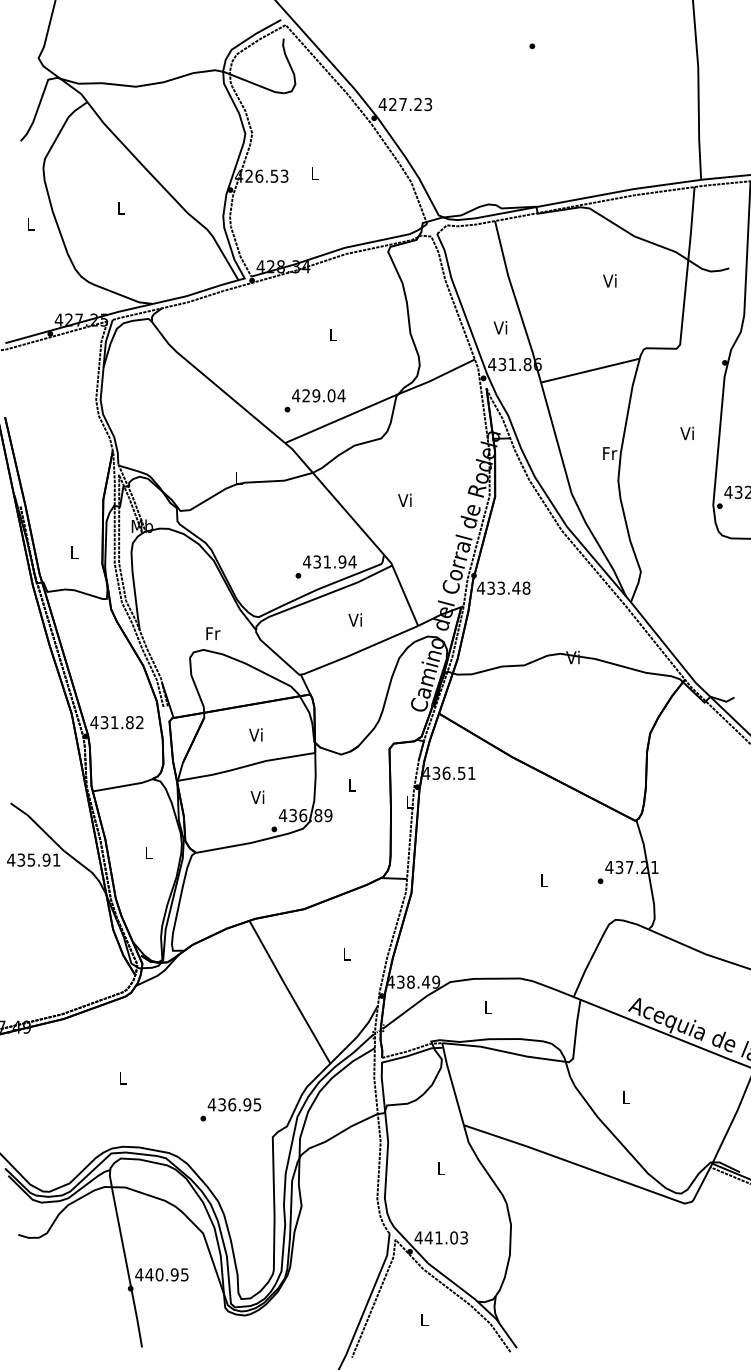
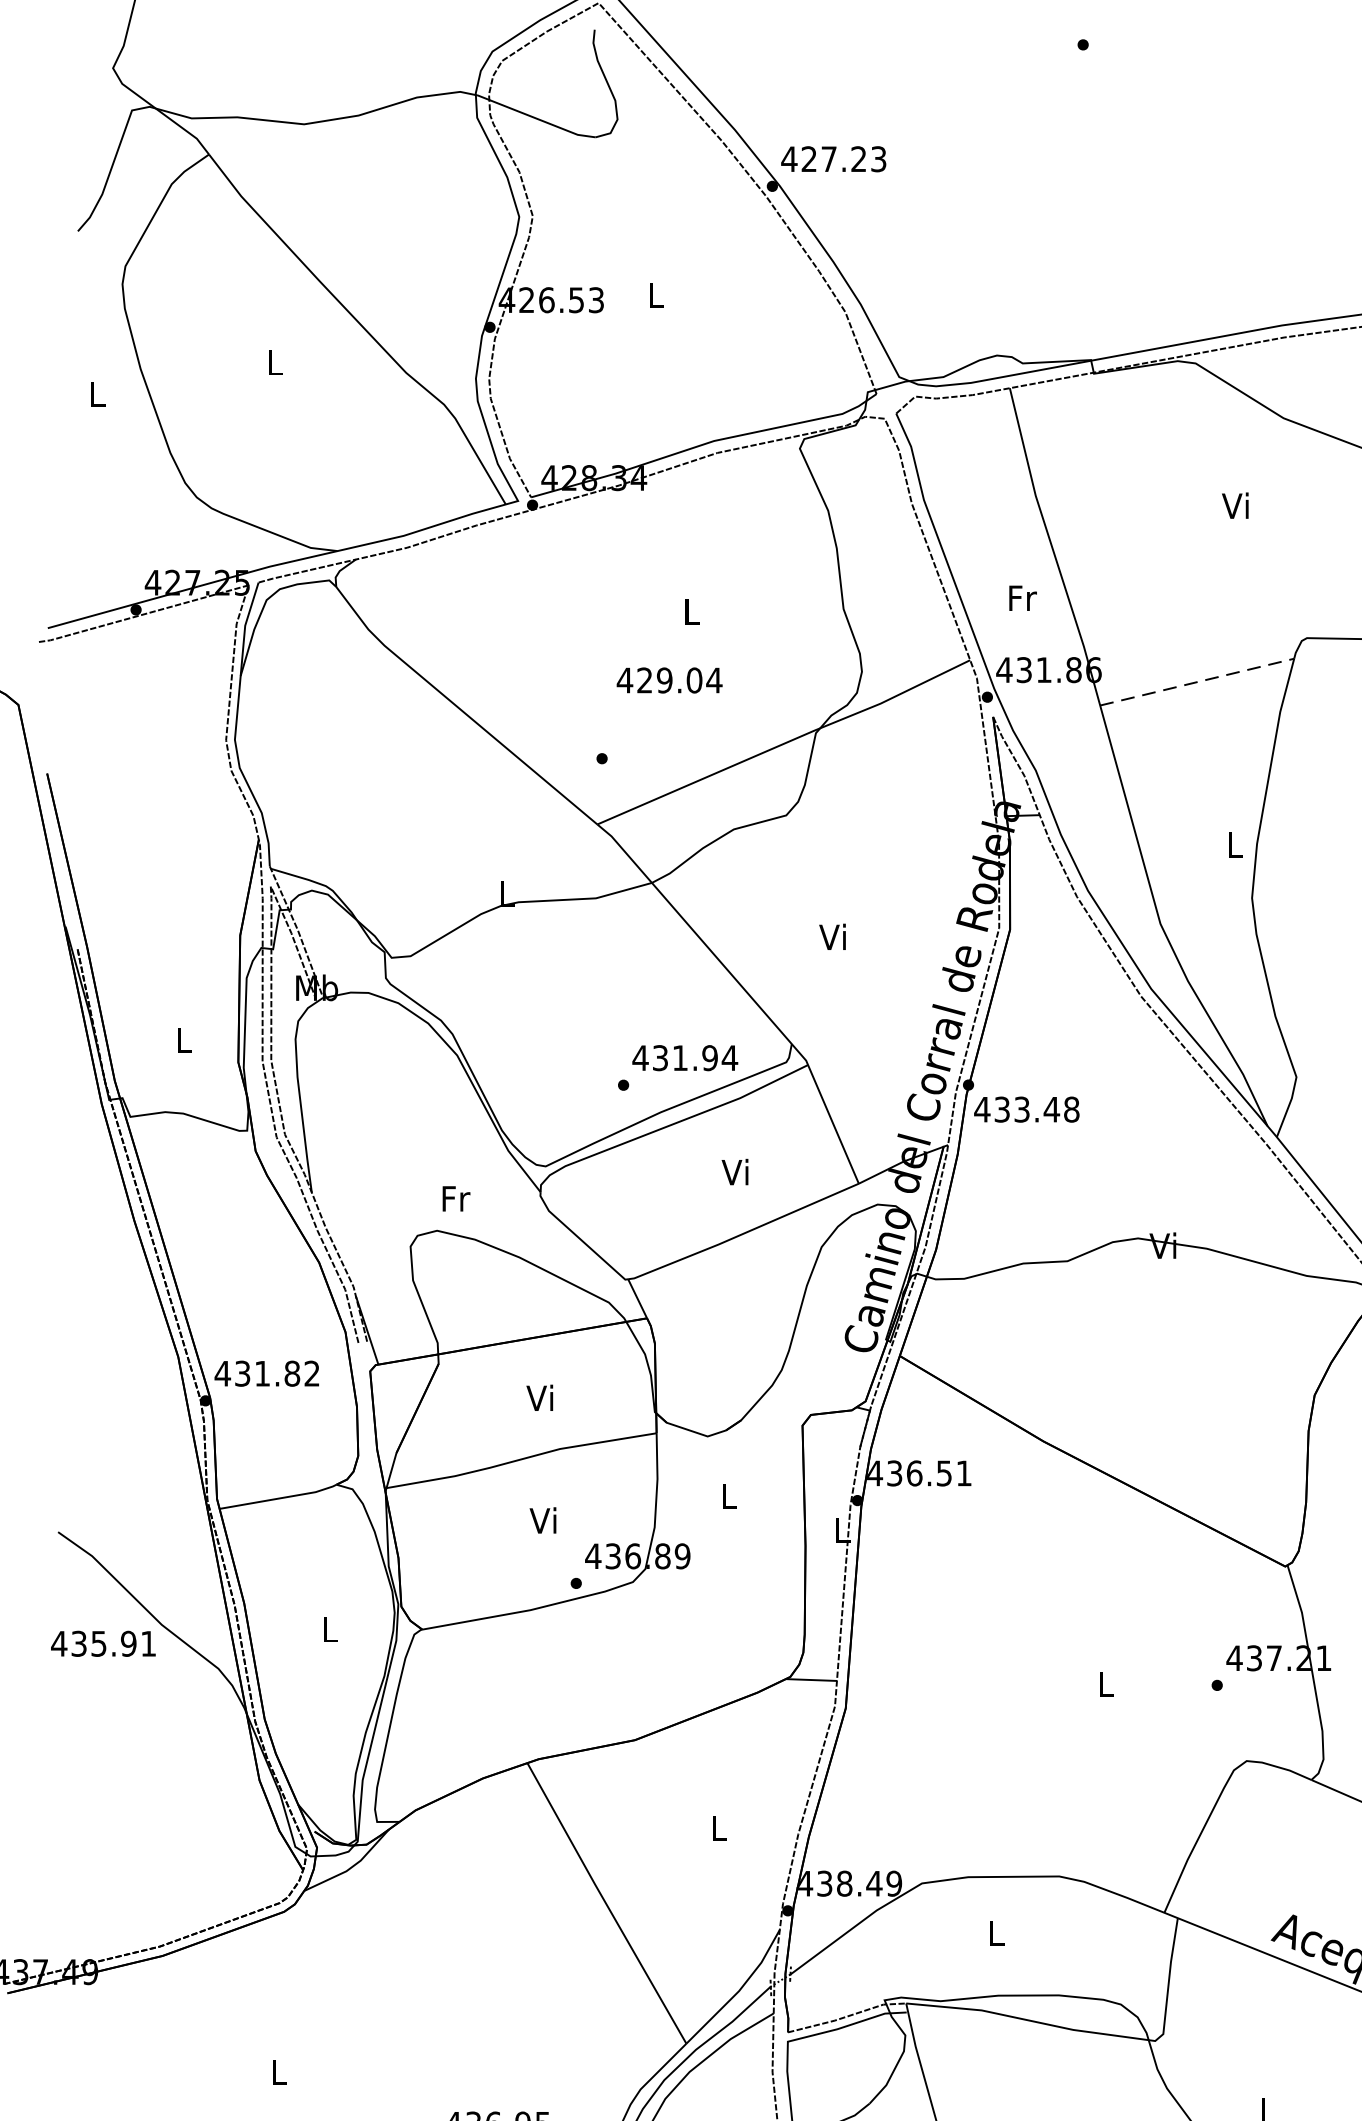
text: (500, 327) -> (1020, 597), Vi -> Fr
line: (590, 370) -> (1197, 681), solid -> dashed
text: (318, 395) -> (668, 679), moved
text: (610, 453) -> (1236, 844), Fr -> L

